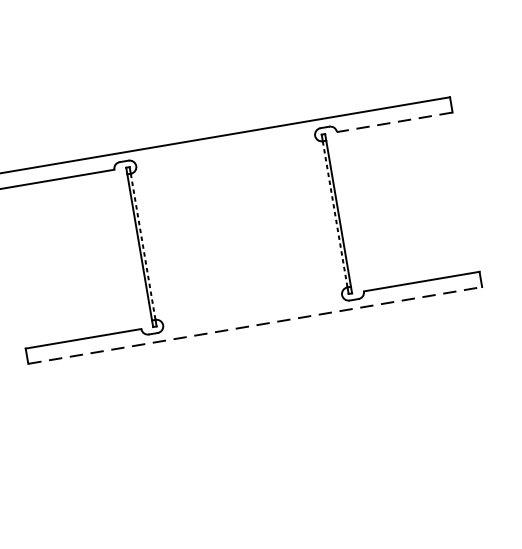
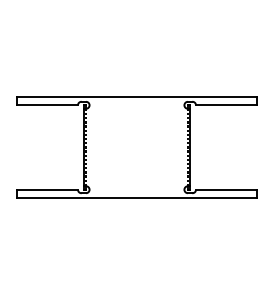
line: (394, 122) -> (226, 105), dashed -> solid
line: (256, 324) -> (137, 197), dashed -> solid

